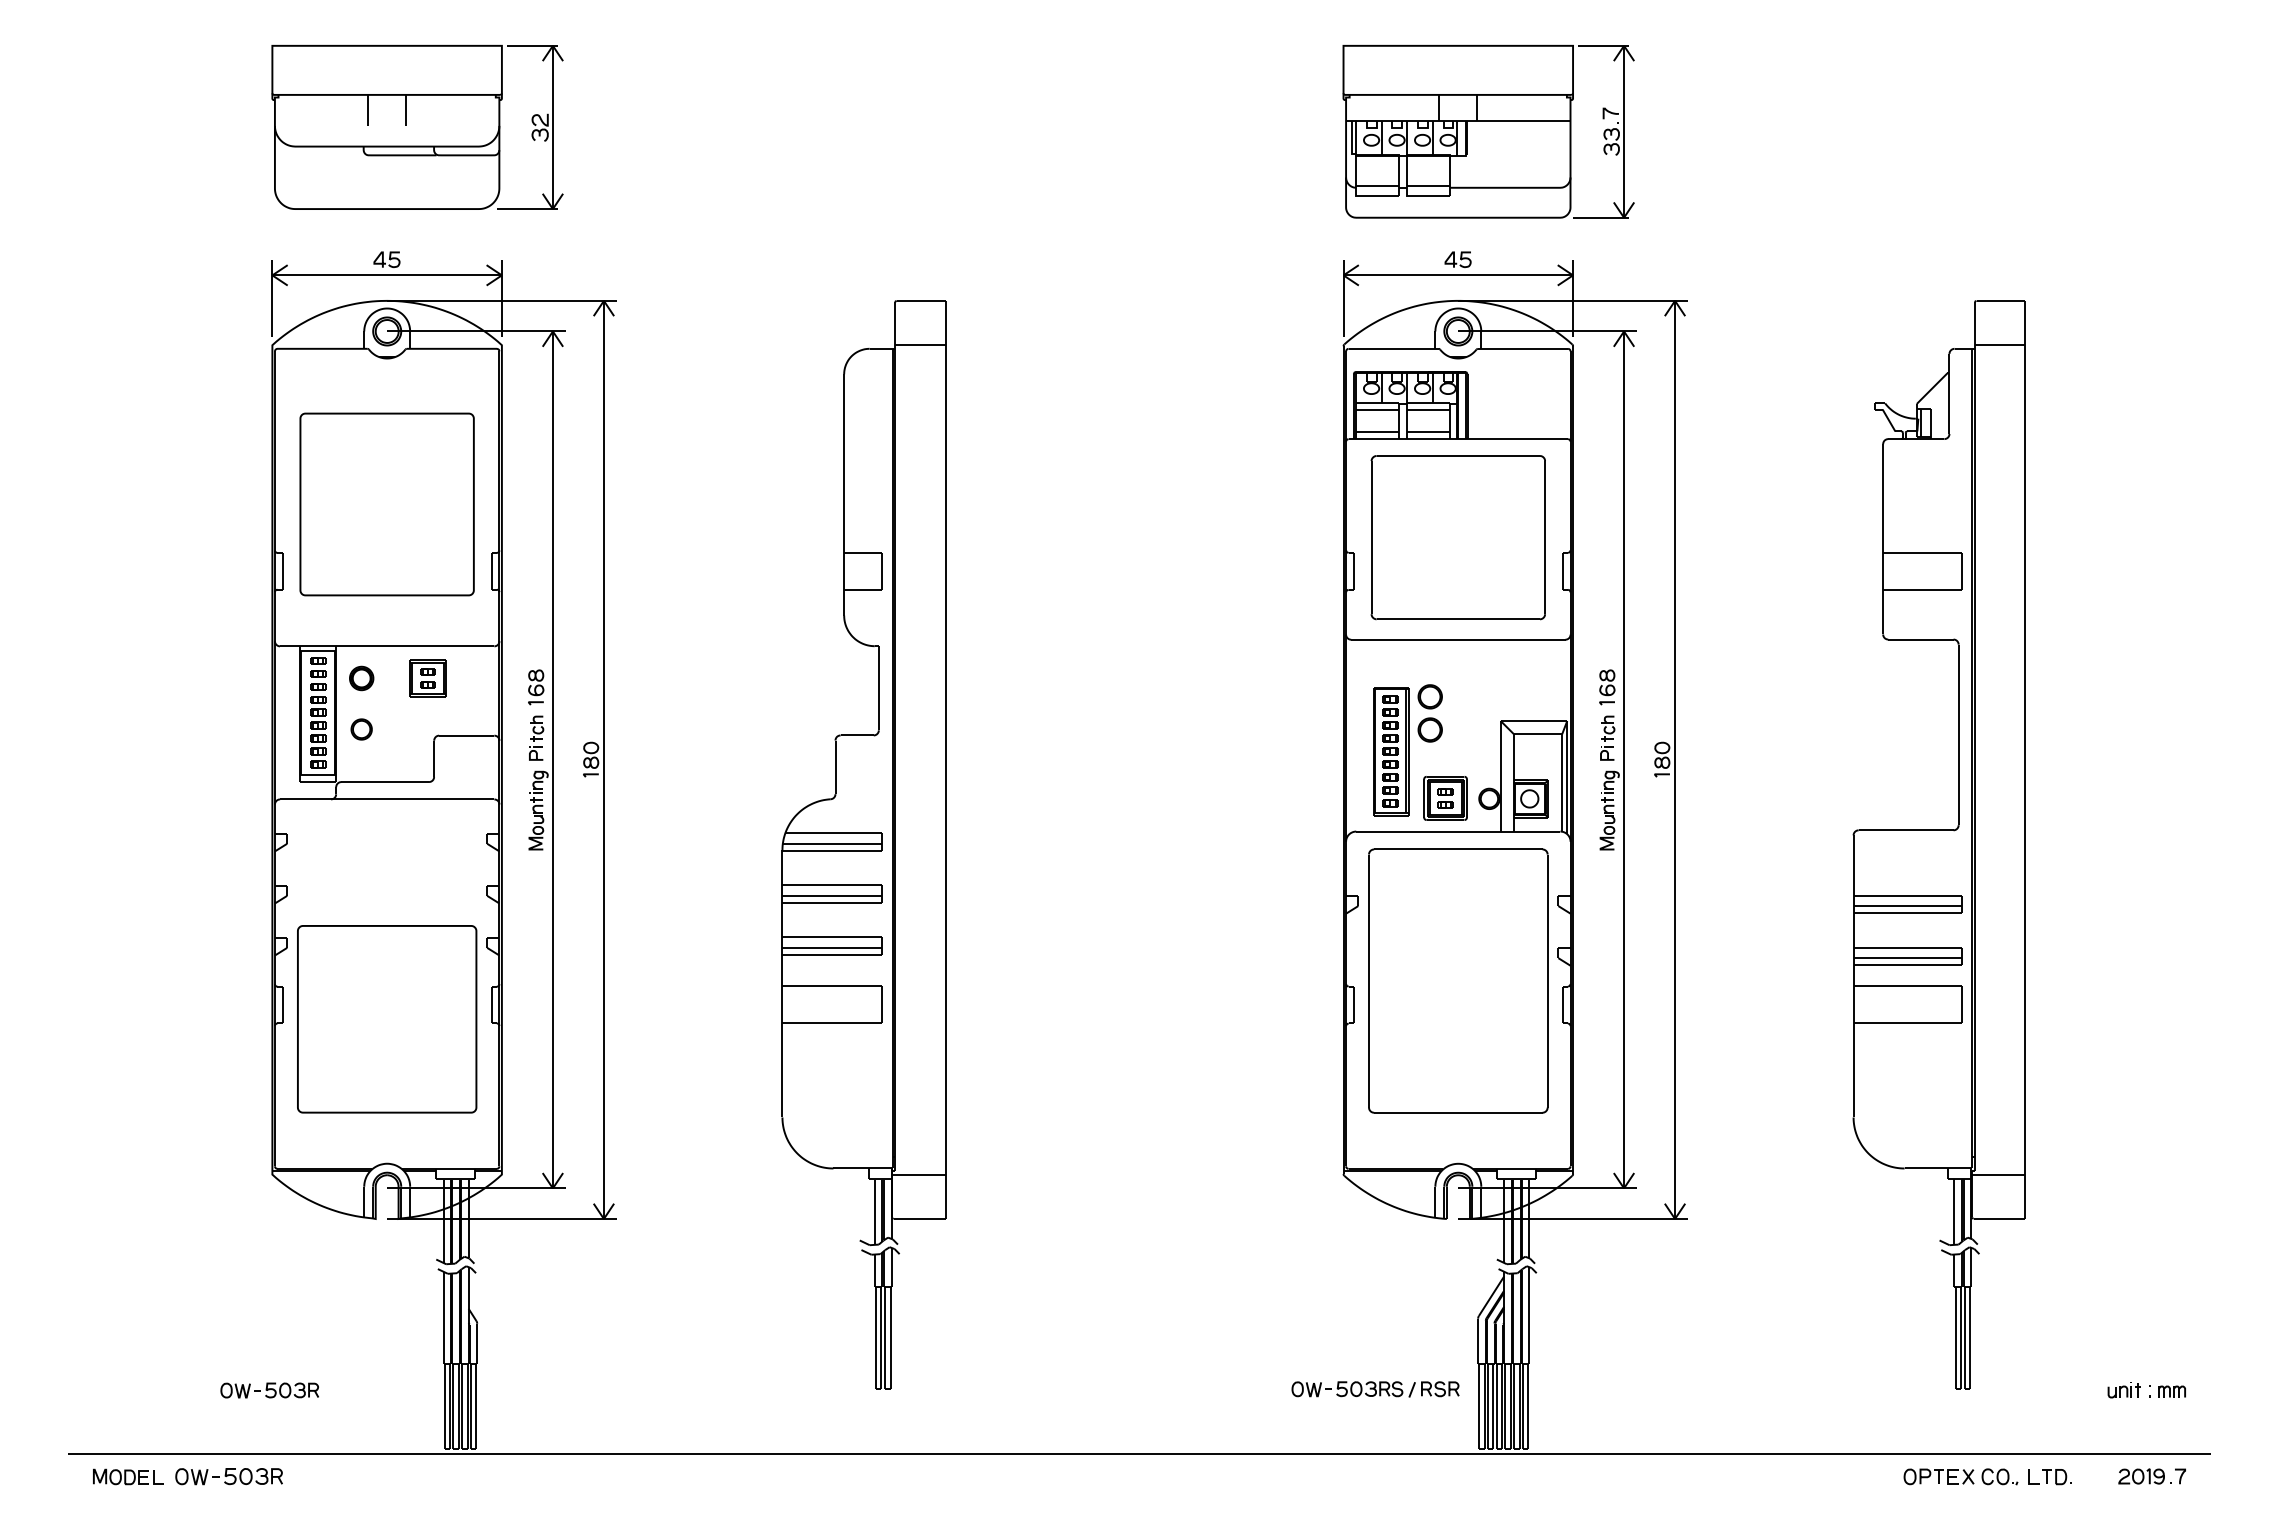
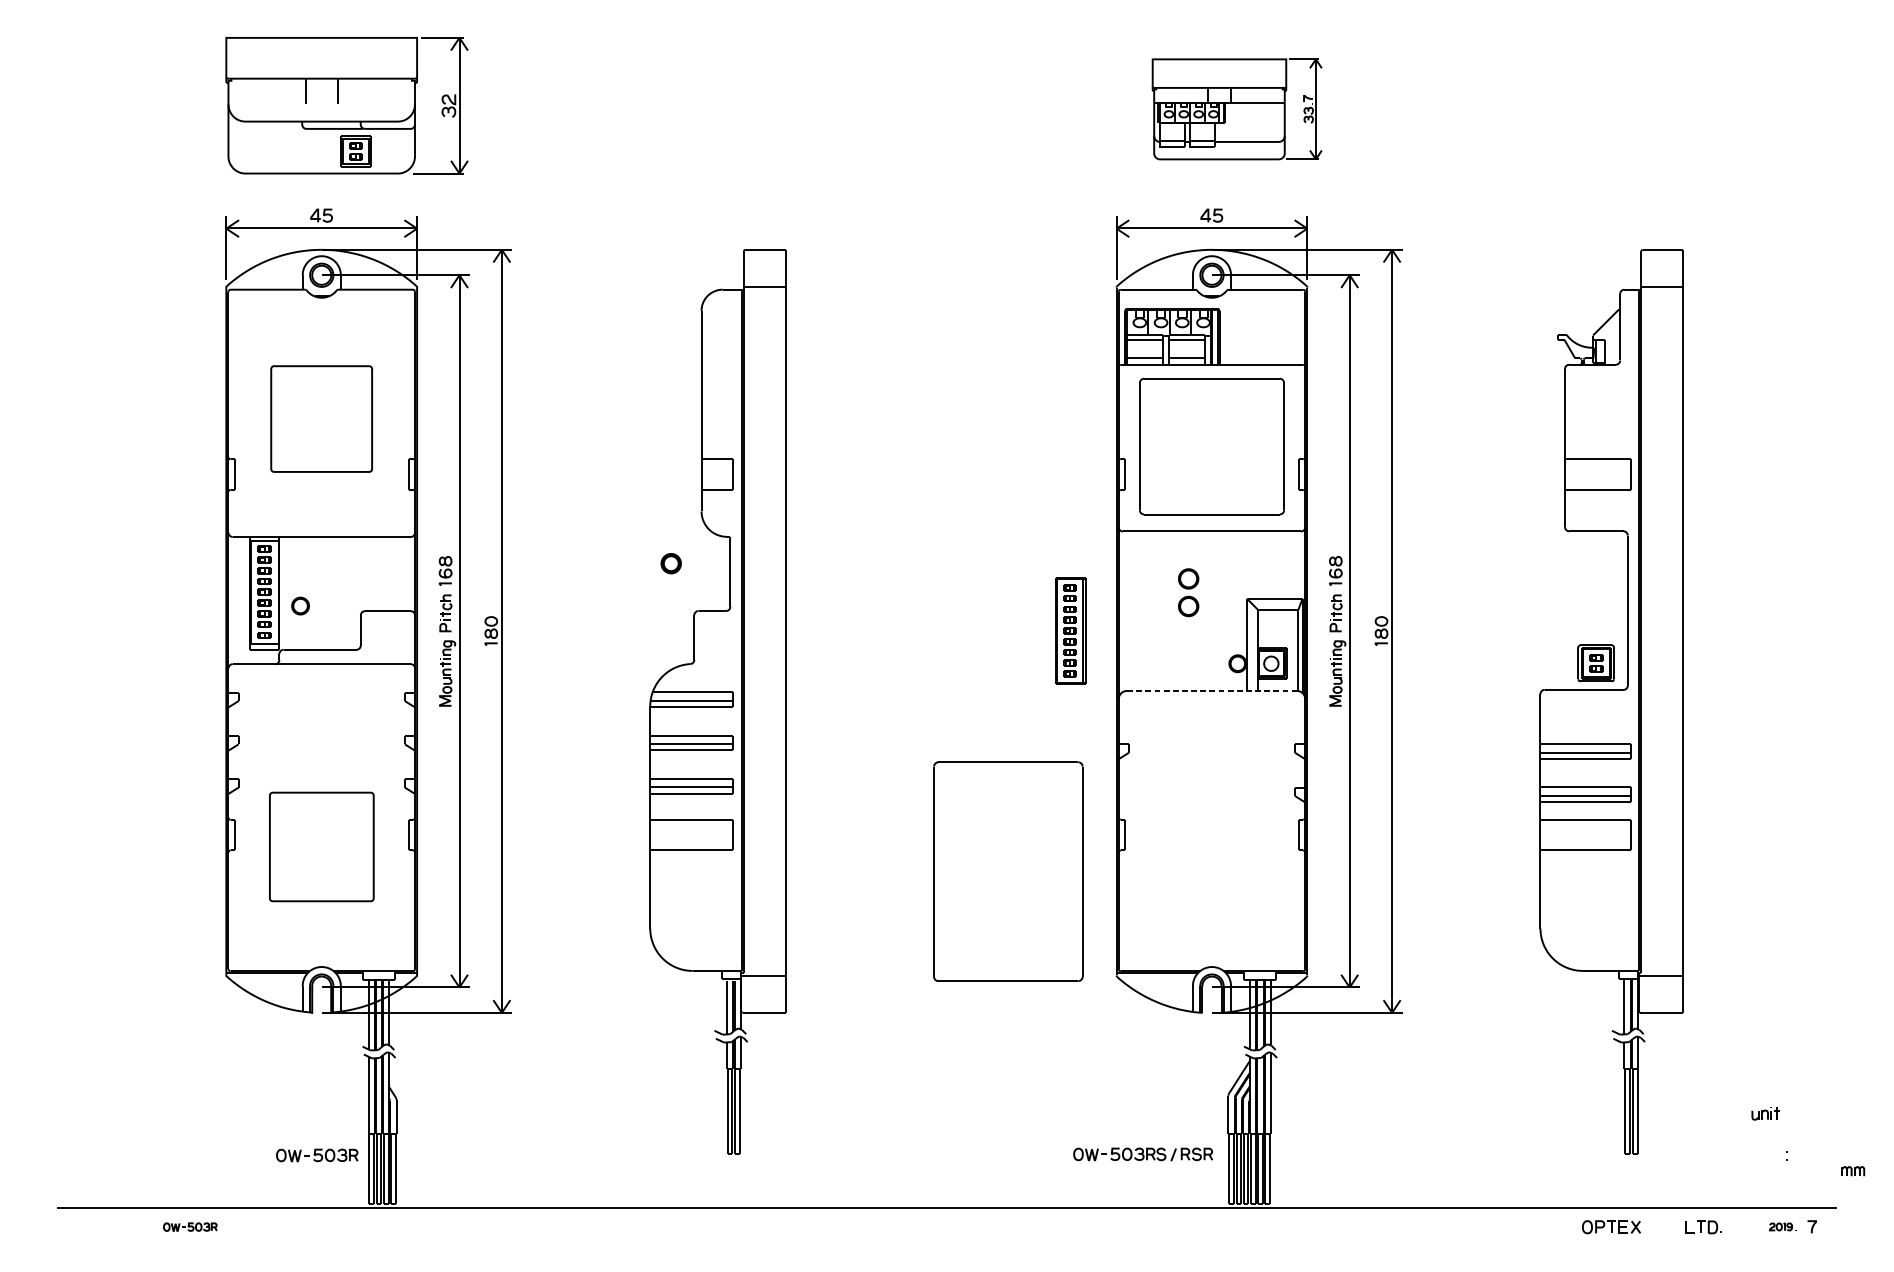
part: (1488, 131) -> (1237, 109), size x0.7
part: (386, 504) -> (321, 419), size x0.7
part: (361, 678) -> (671, 563), moved
part: (427, 678) -> (355, 151), moved
part: (1391, 751) -> (1070, 631), moved
part: (1445, 798) -> (1596, 663), moved
line: (1458, 831) -> (1212, 690), solid -> dashed
part: (1458, 980) -> (1008, 871), moved
part: (387, 1019) -> (322, 847), size x0.7
part: (269, 1390) -> (317, 1155), moved
part: (2123, 1390) -> (1764, 1113), moved
part: (2171, 1391) -> (1852, 1171), moved
part: (128, 1476) -> (106, 1226), removed
part: (228, 1476) -> (189, 1226), size x0.6
part: (1999, 1476) -> (1661, 1226), removed
part: (2144, 1476) -> (1782, 1226), size x0.6

